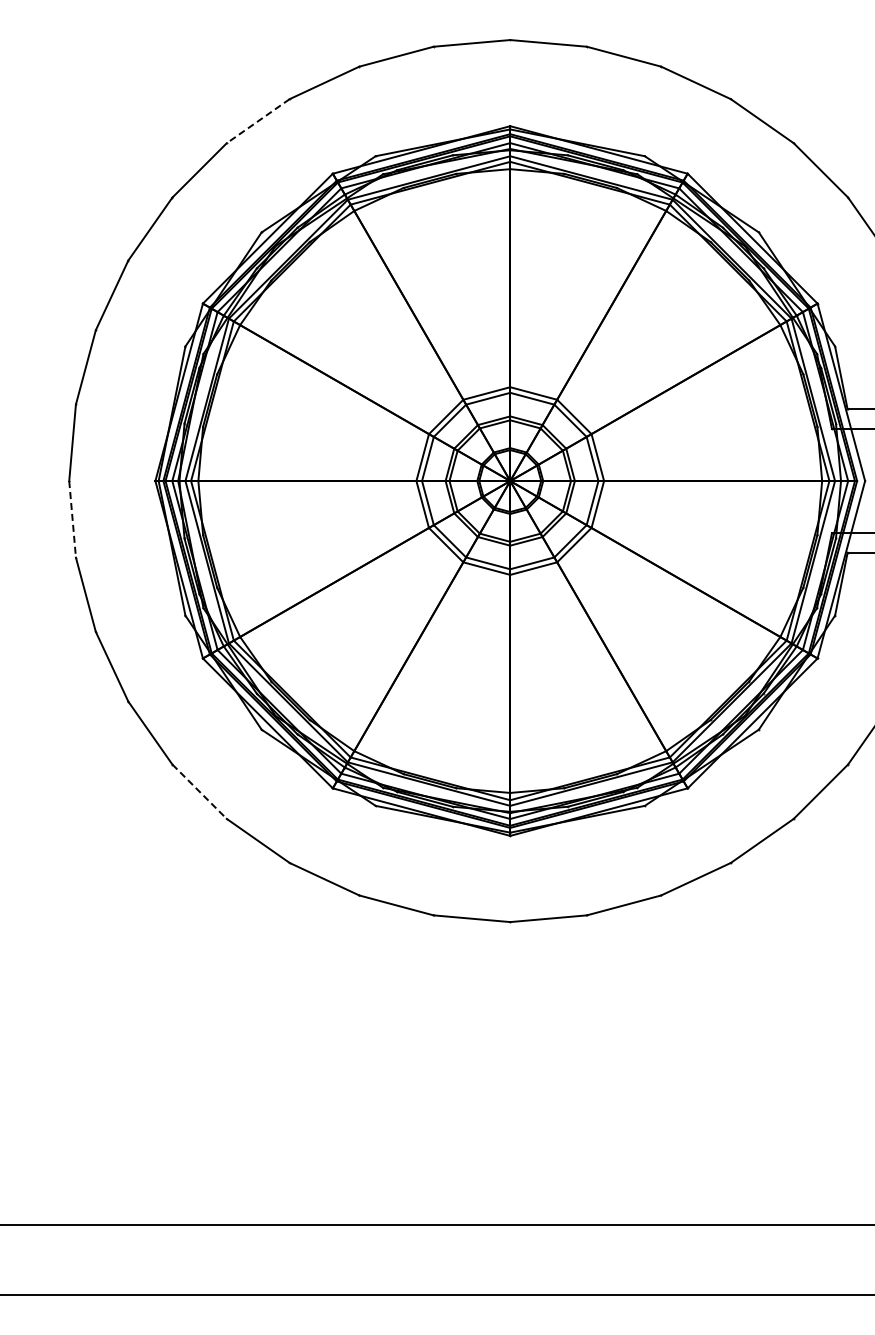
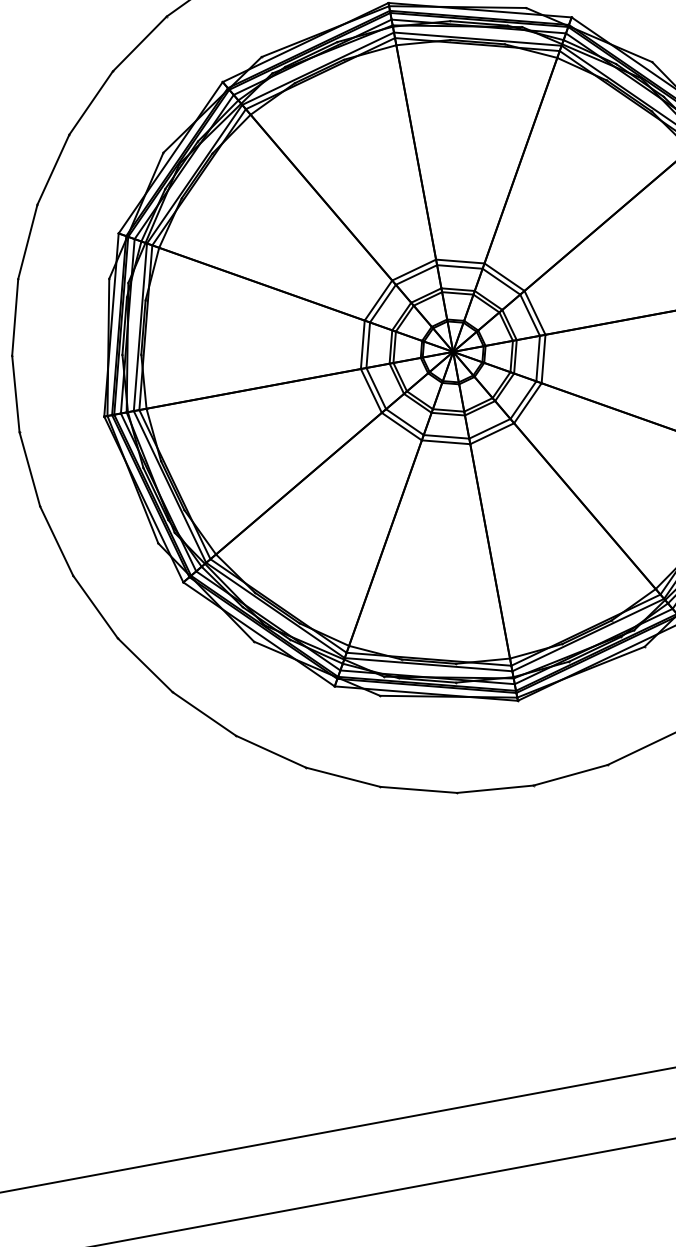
line: (257, 121) -> (139, 44), dashed -> solid
line: (72, 519) -> (29, 469), dashed -> solid
line: (199, 792) -> (204, 714), dashed -> solid

